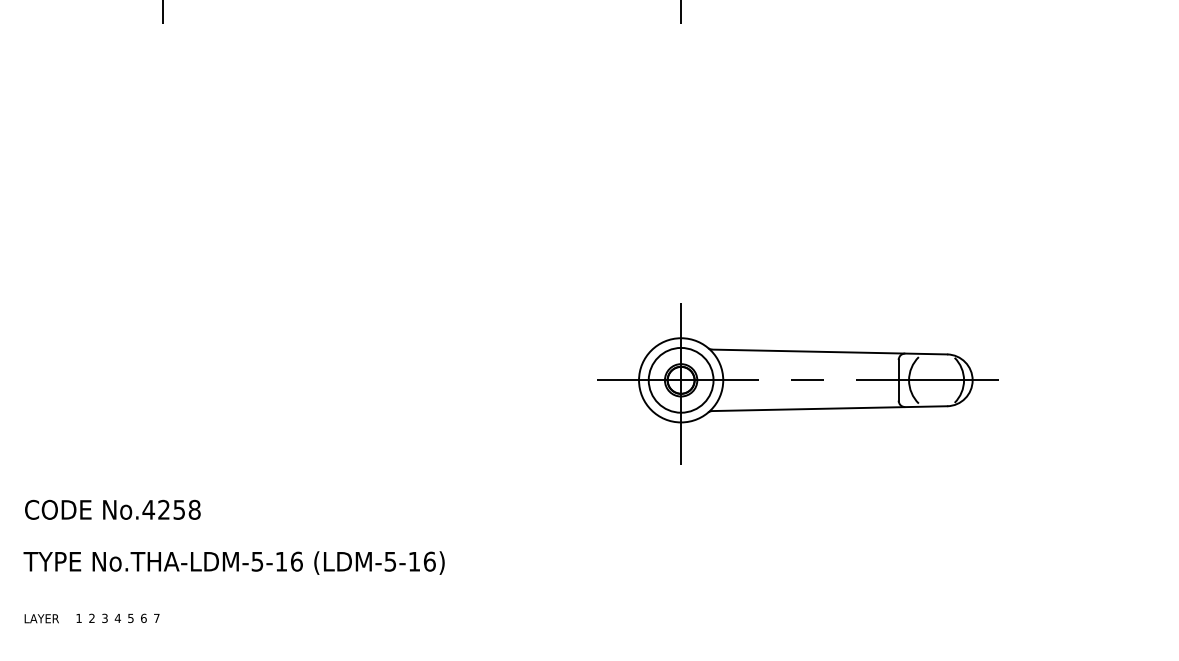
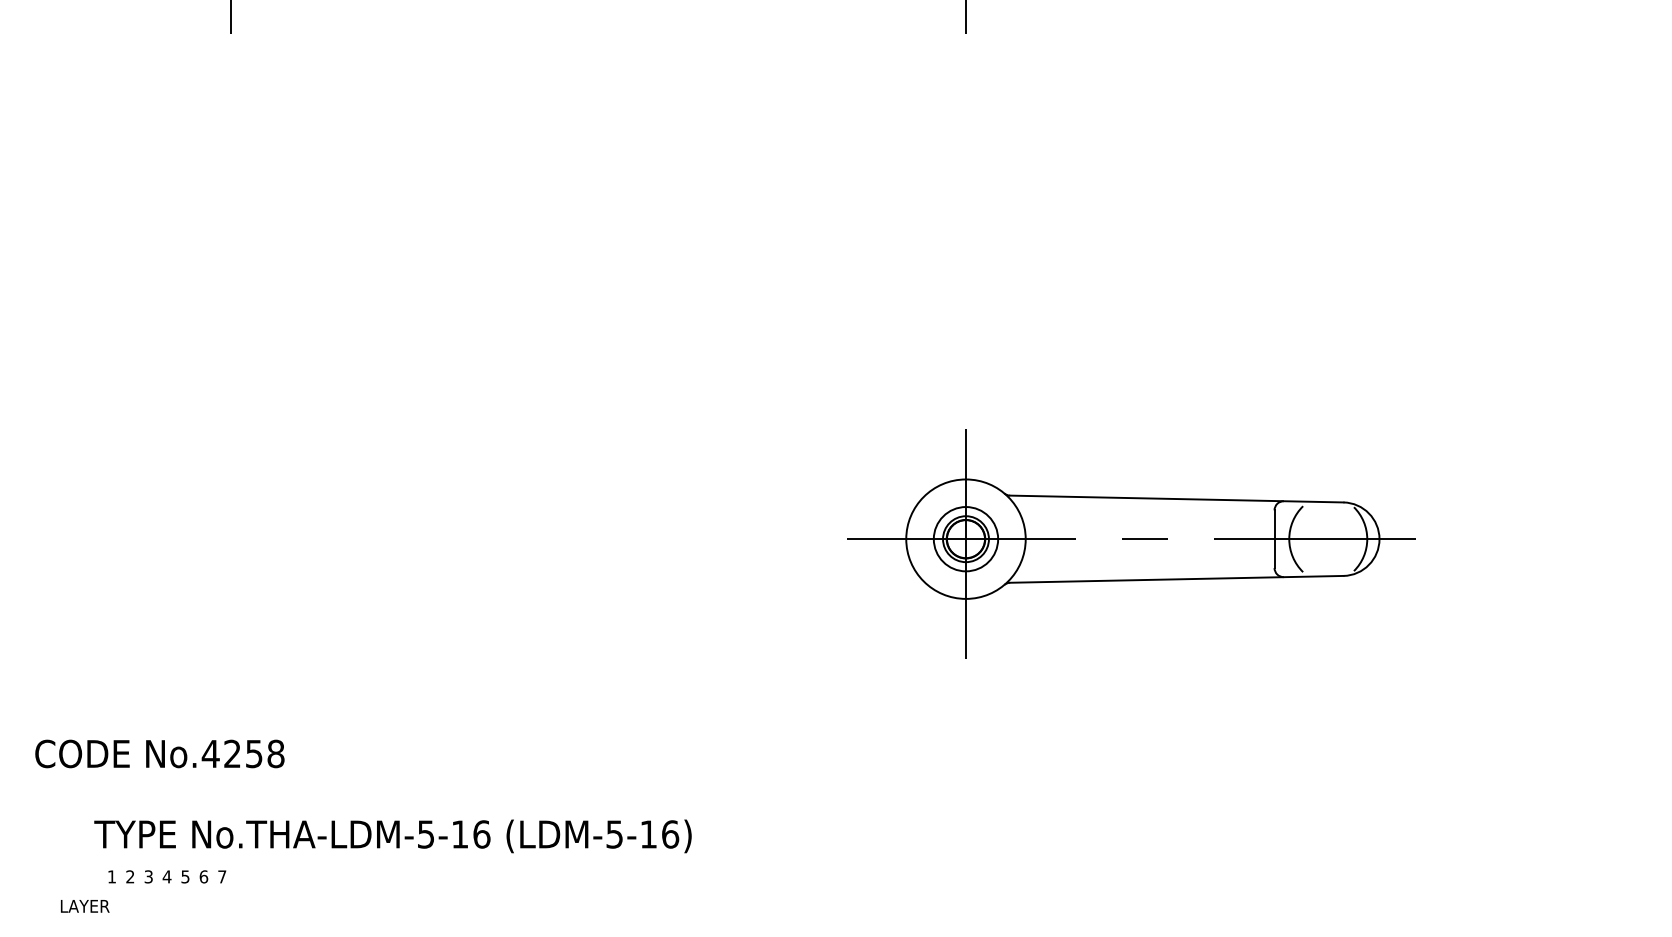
circle: (680, 380) -> (965, 539), size x0.7
text: (112, 509) -> (159, 753), moved
text: (233, 563) -> (392, 836), moved
text: (42, 618) -> (85, 906), moved

